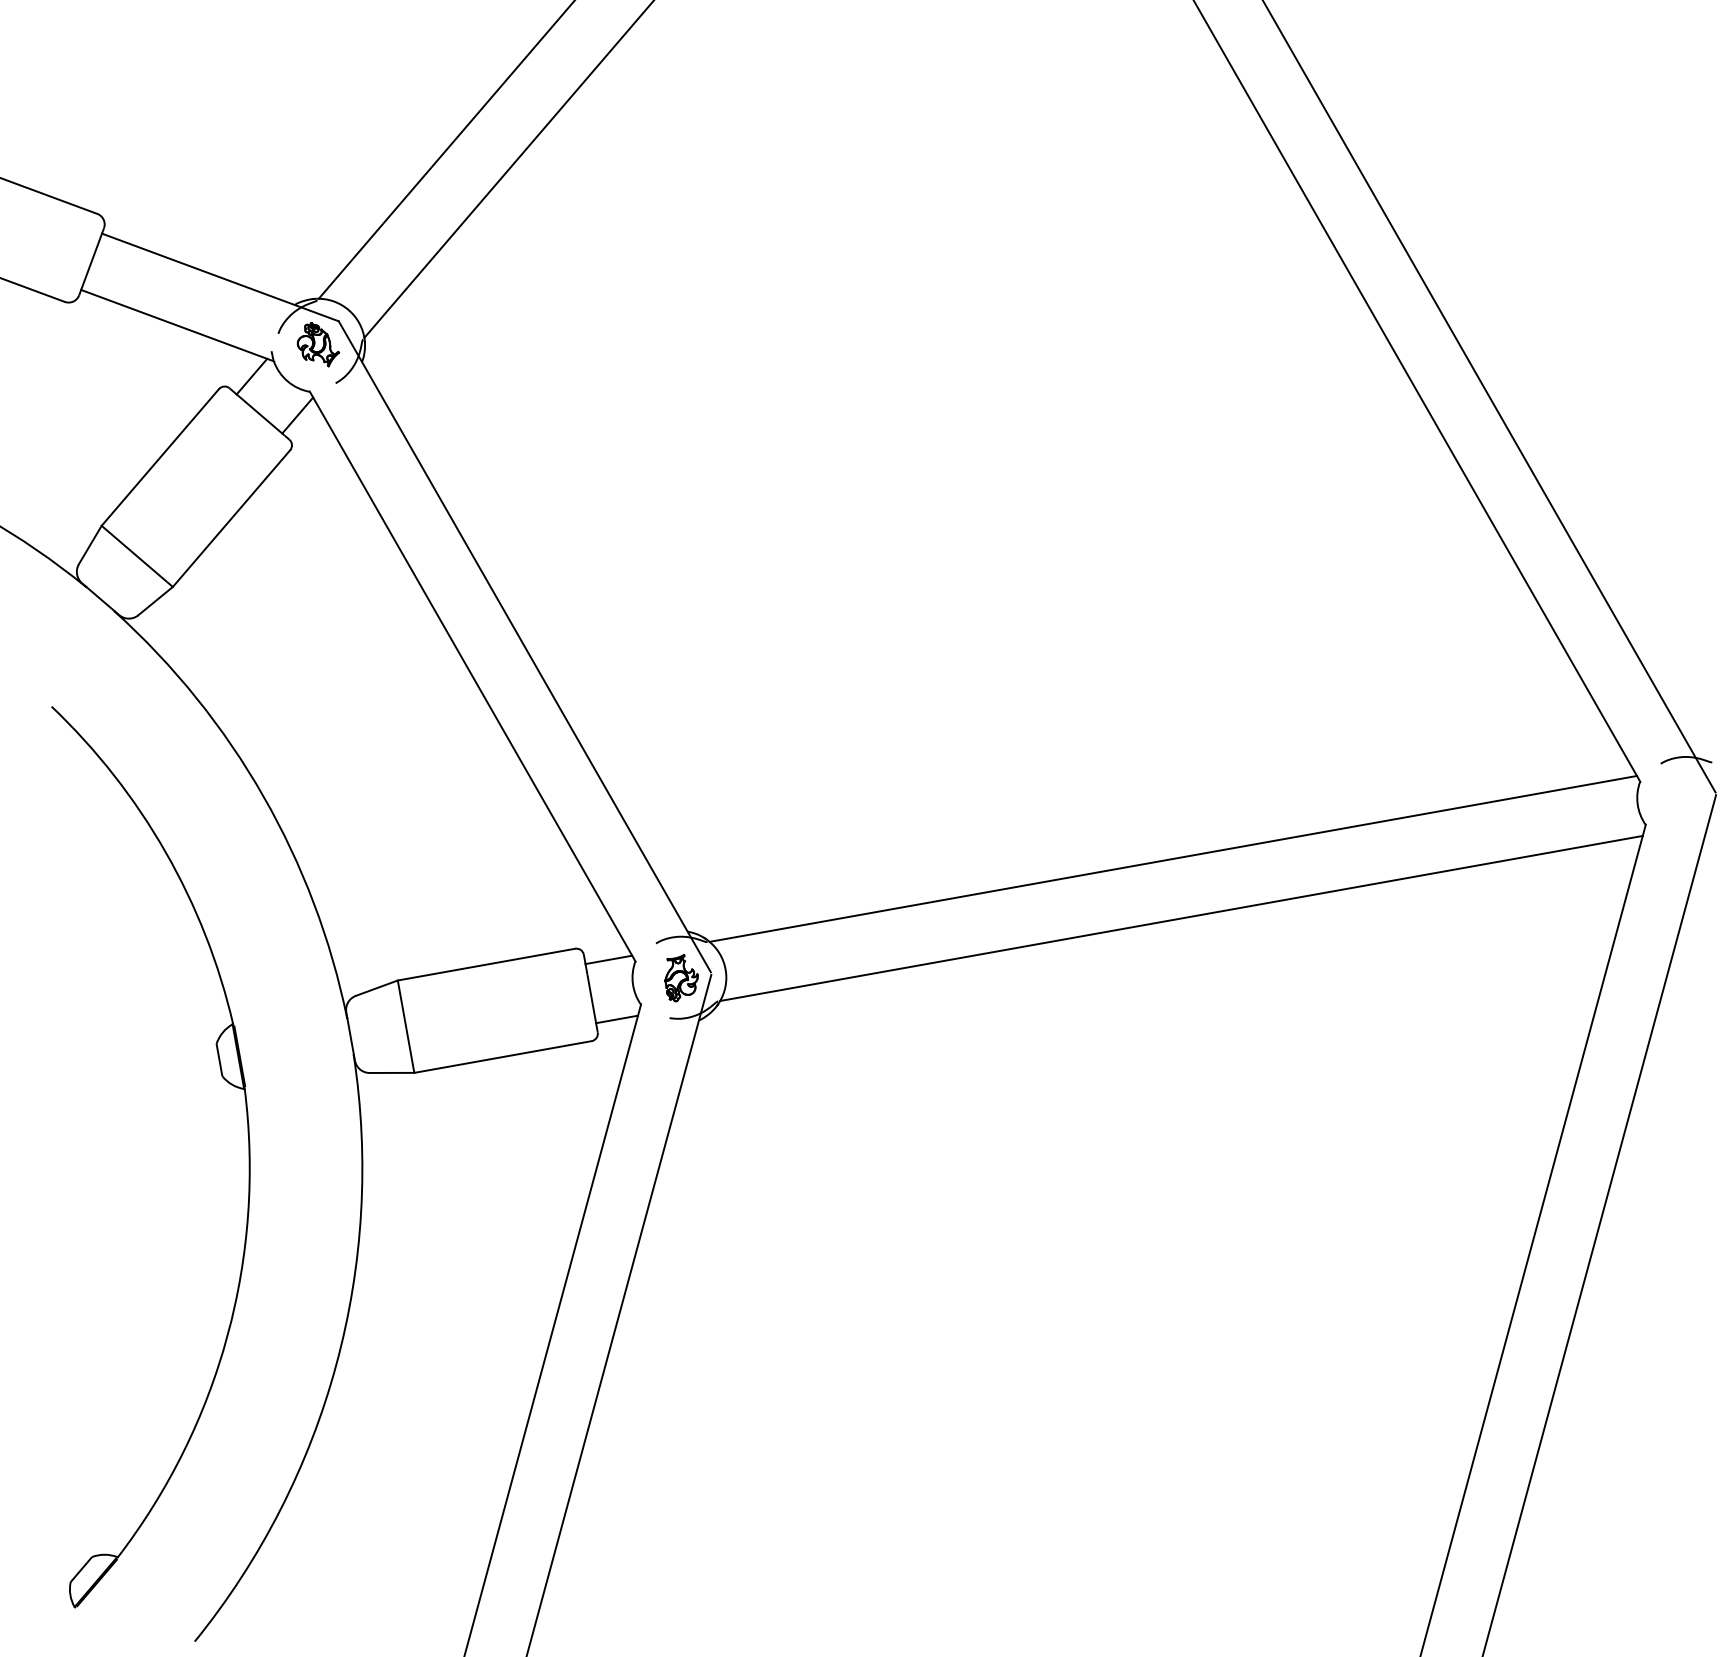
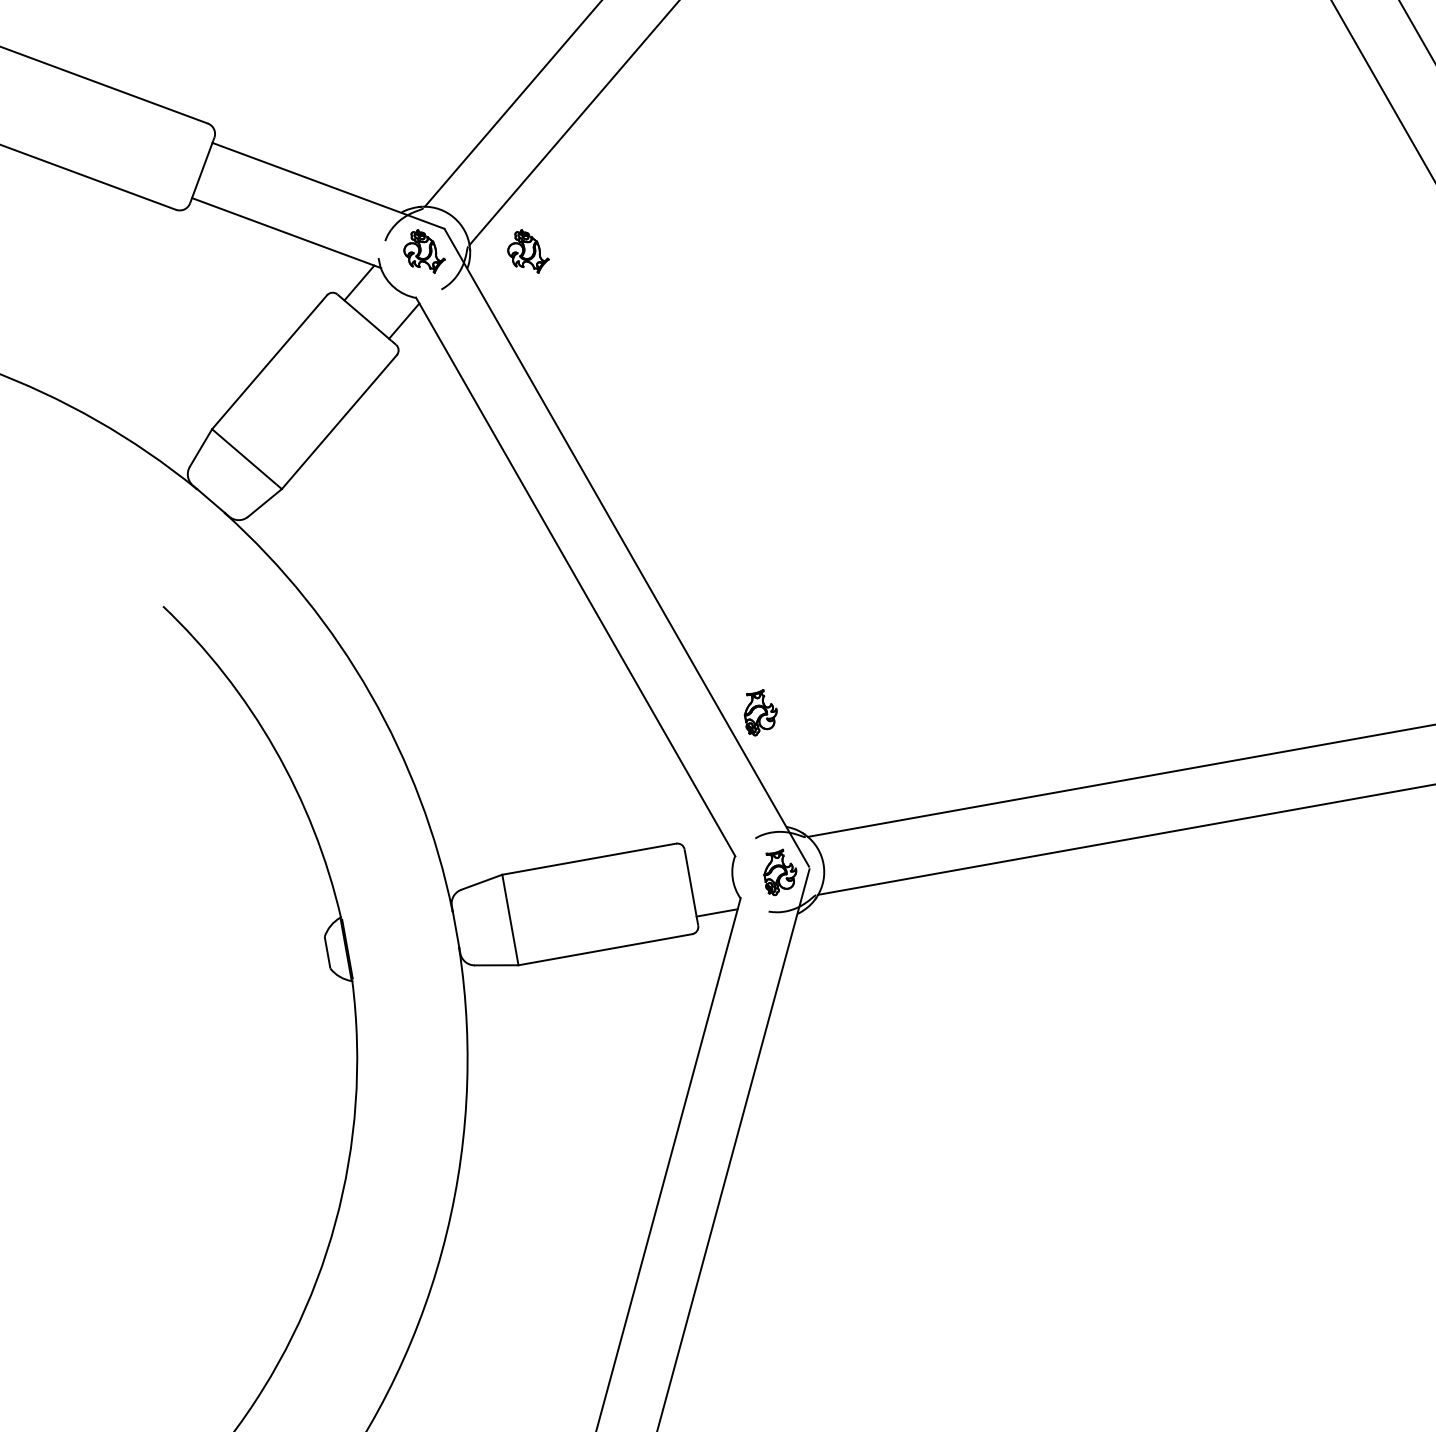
part: (424, 344) -> (528, 251), added
part: (661, 815) -> (760, 713), added
line: (608, 959) -> (708, 854), removed

